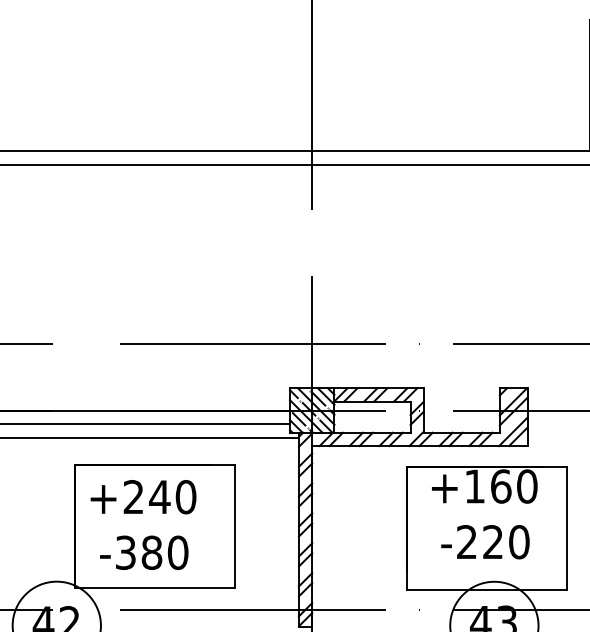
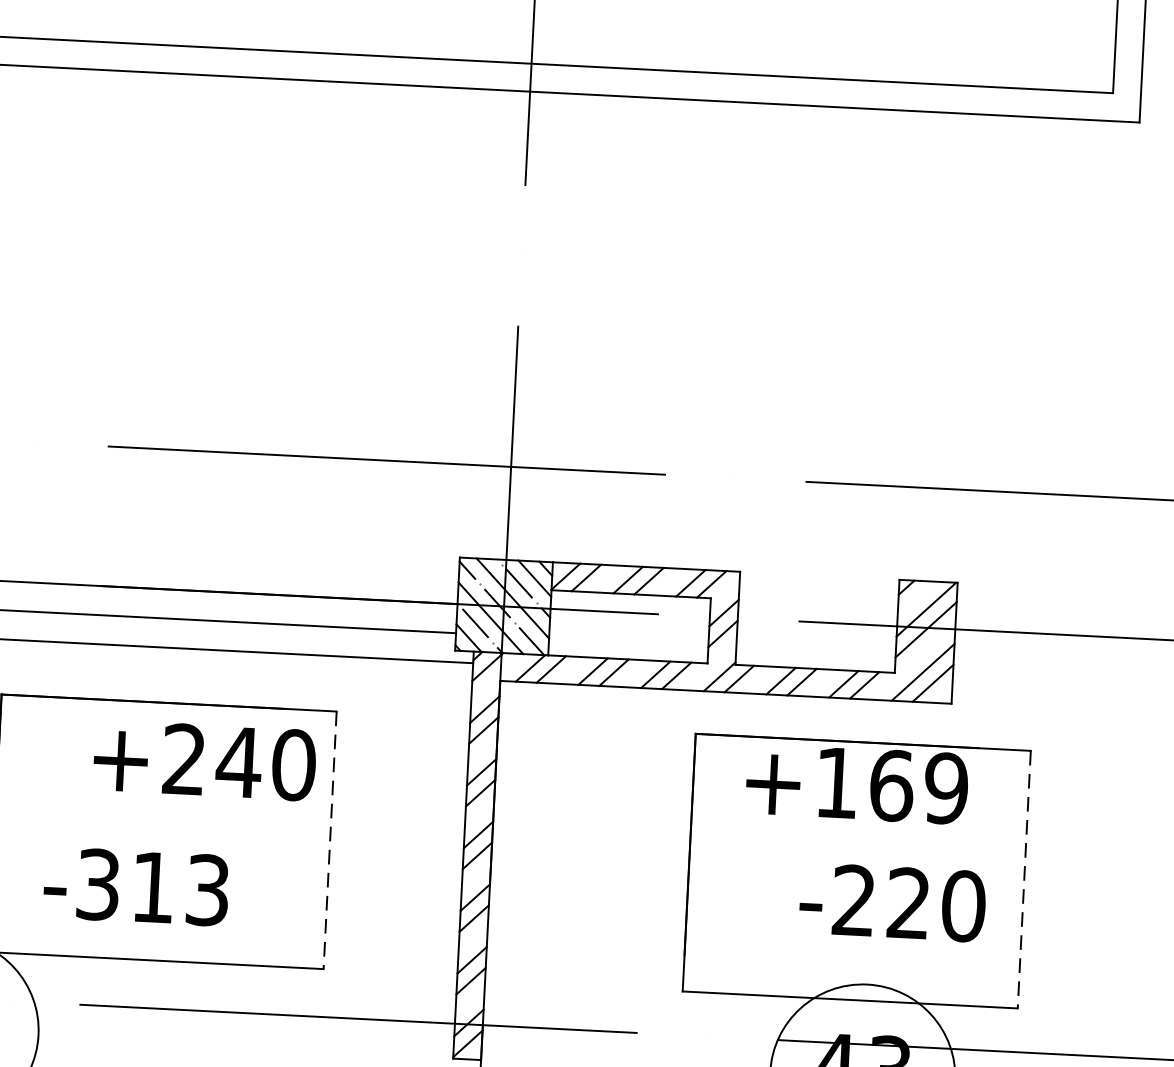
text: (526, 486) -> (944, 788), +160 -> +169
text: (143, 497) -> (204, 761), moved
line: (235, 526) -> (330, 841), solid -> dashed
line: (566, 528) -> (1024, 880), solid -> dashed
text: (485, 542) -> (892, 903), moved
text: (164, 552) -> (179, 888), -380 -> -313

